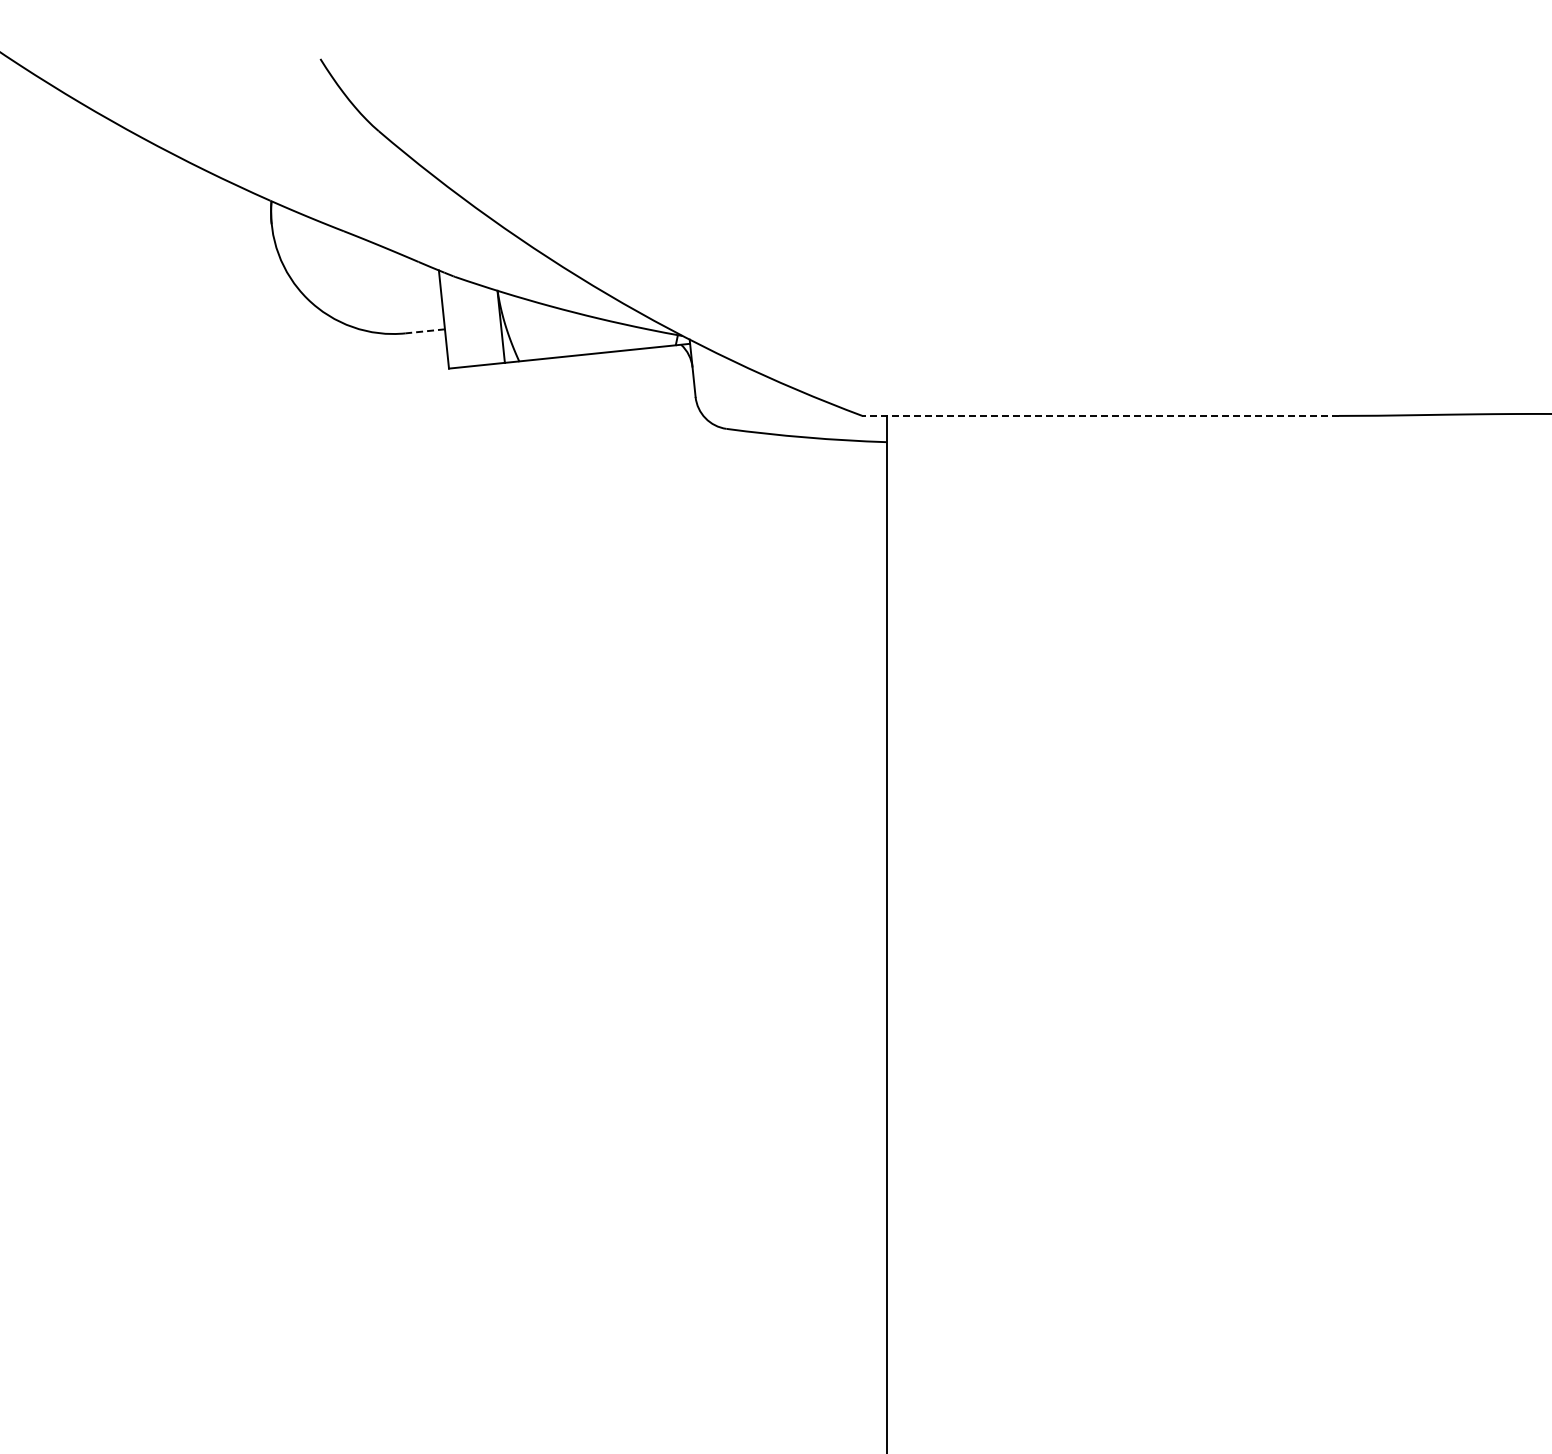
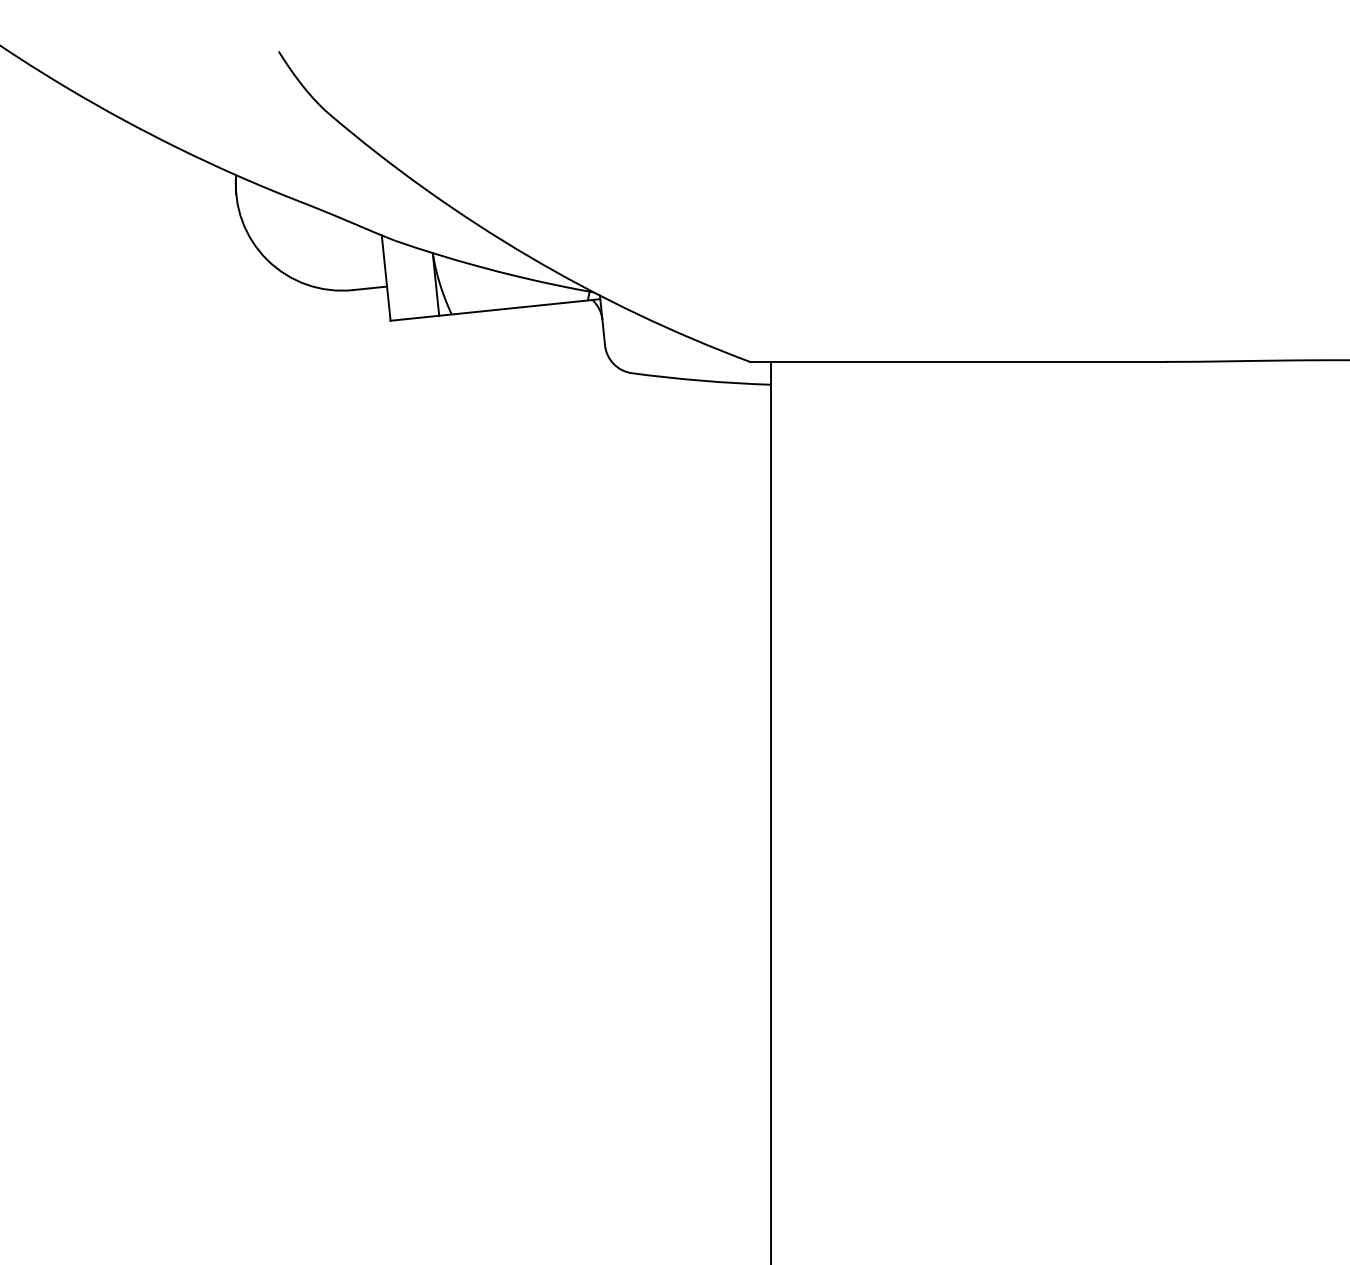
line: (425, 331) -> (370, 288), dashed -> solid
line: (1100, 415) -> (957, 361), dashed -> solid

